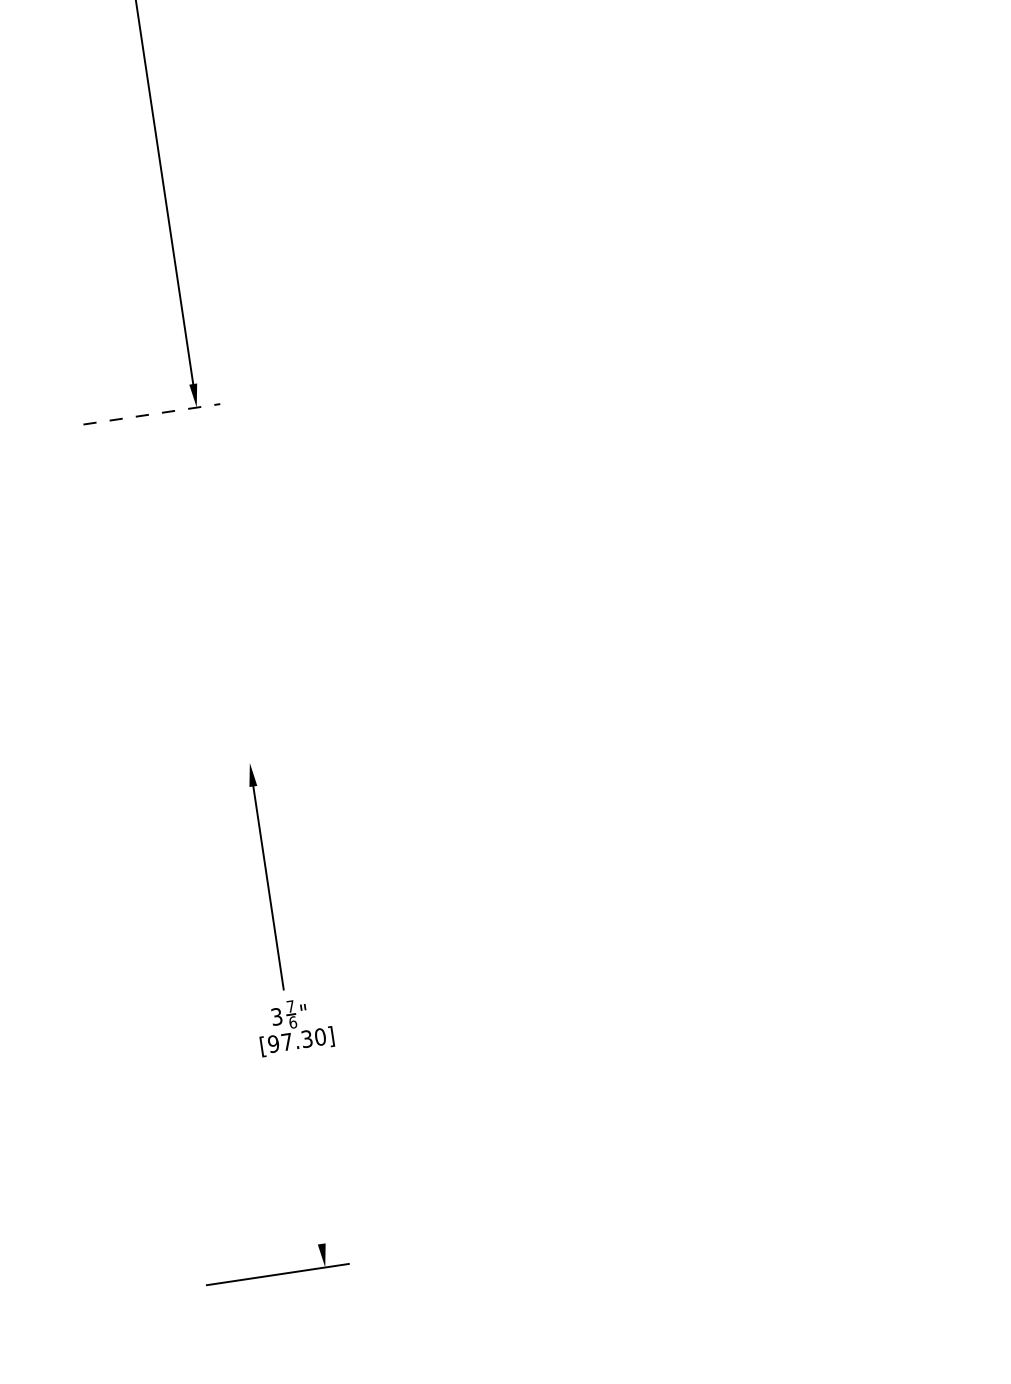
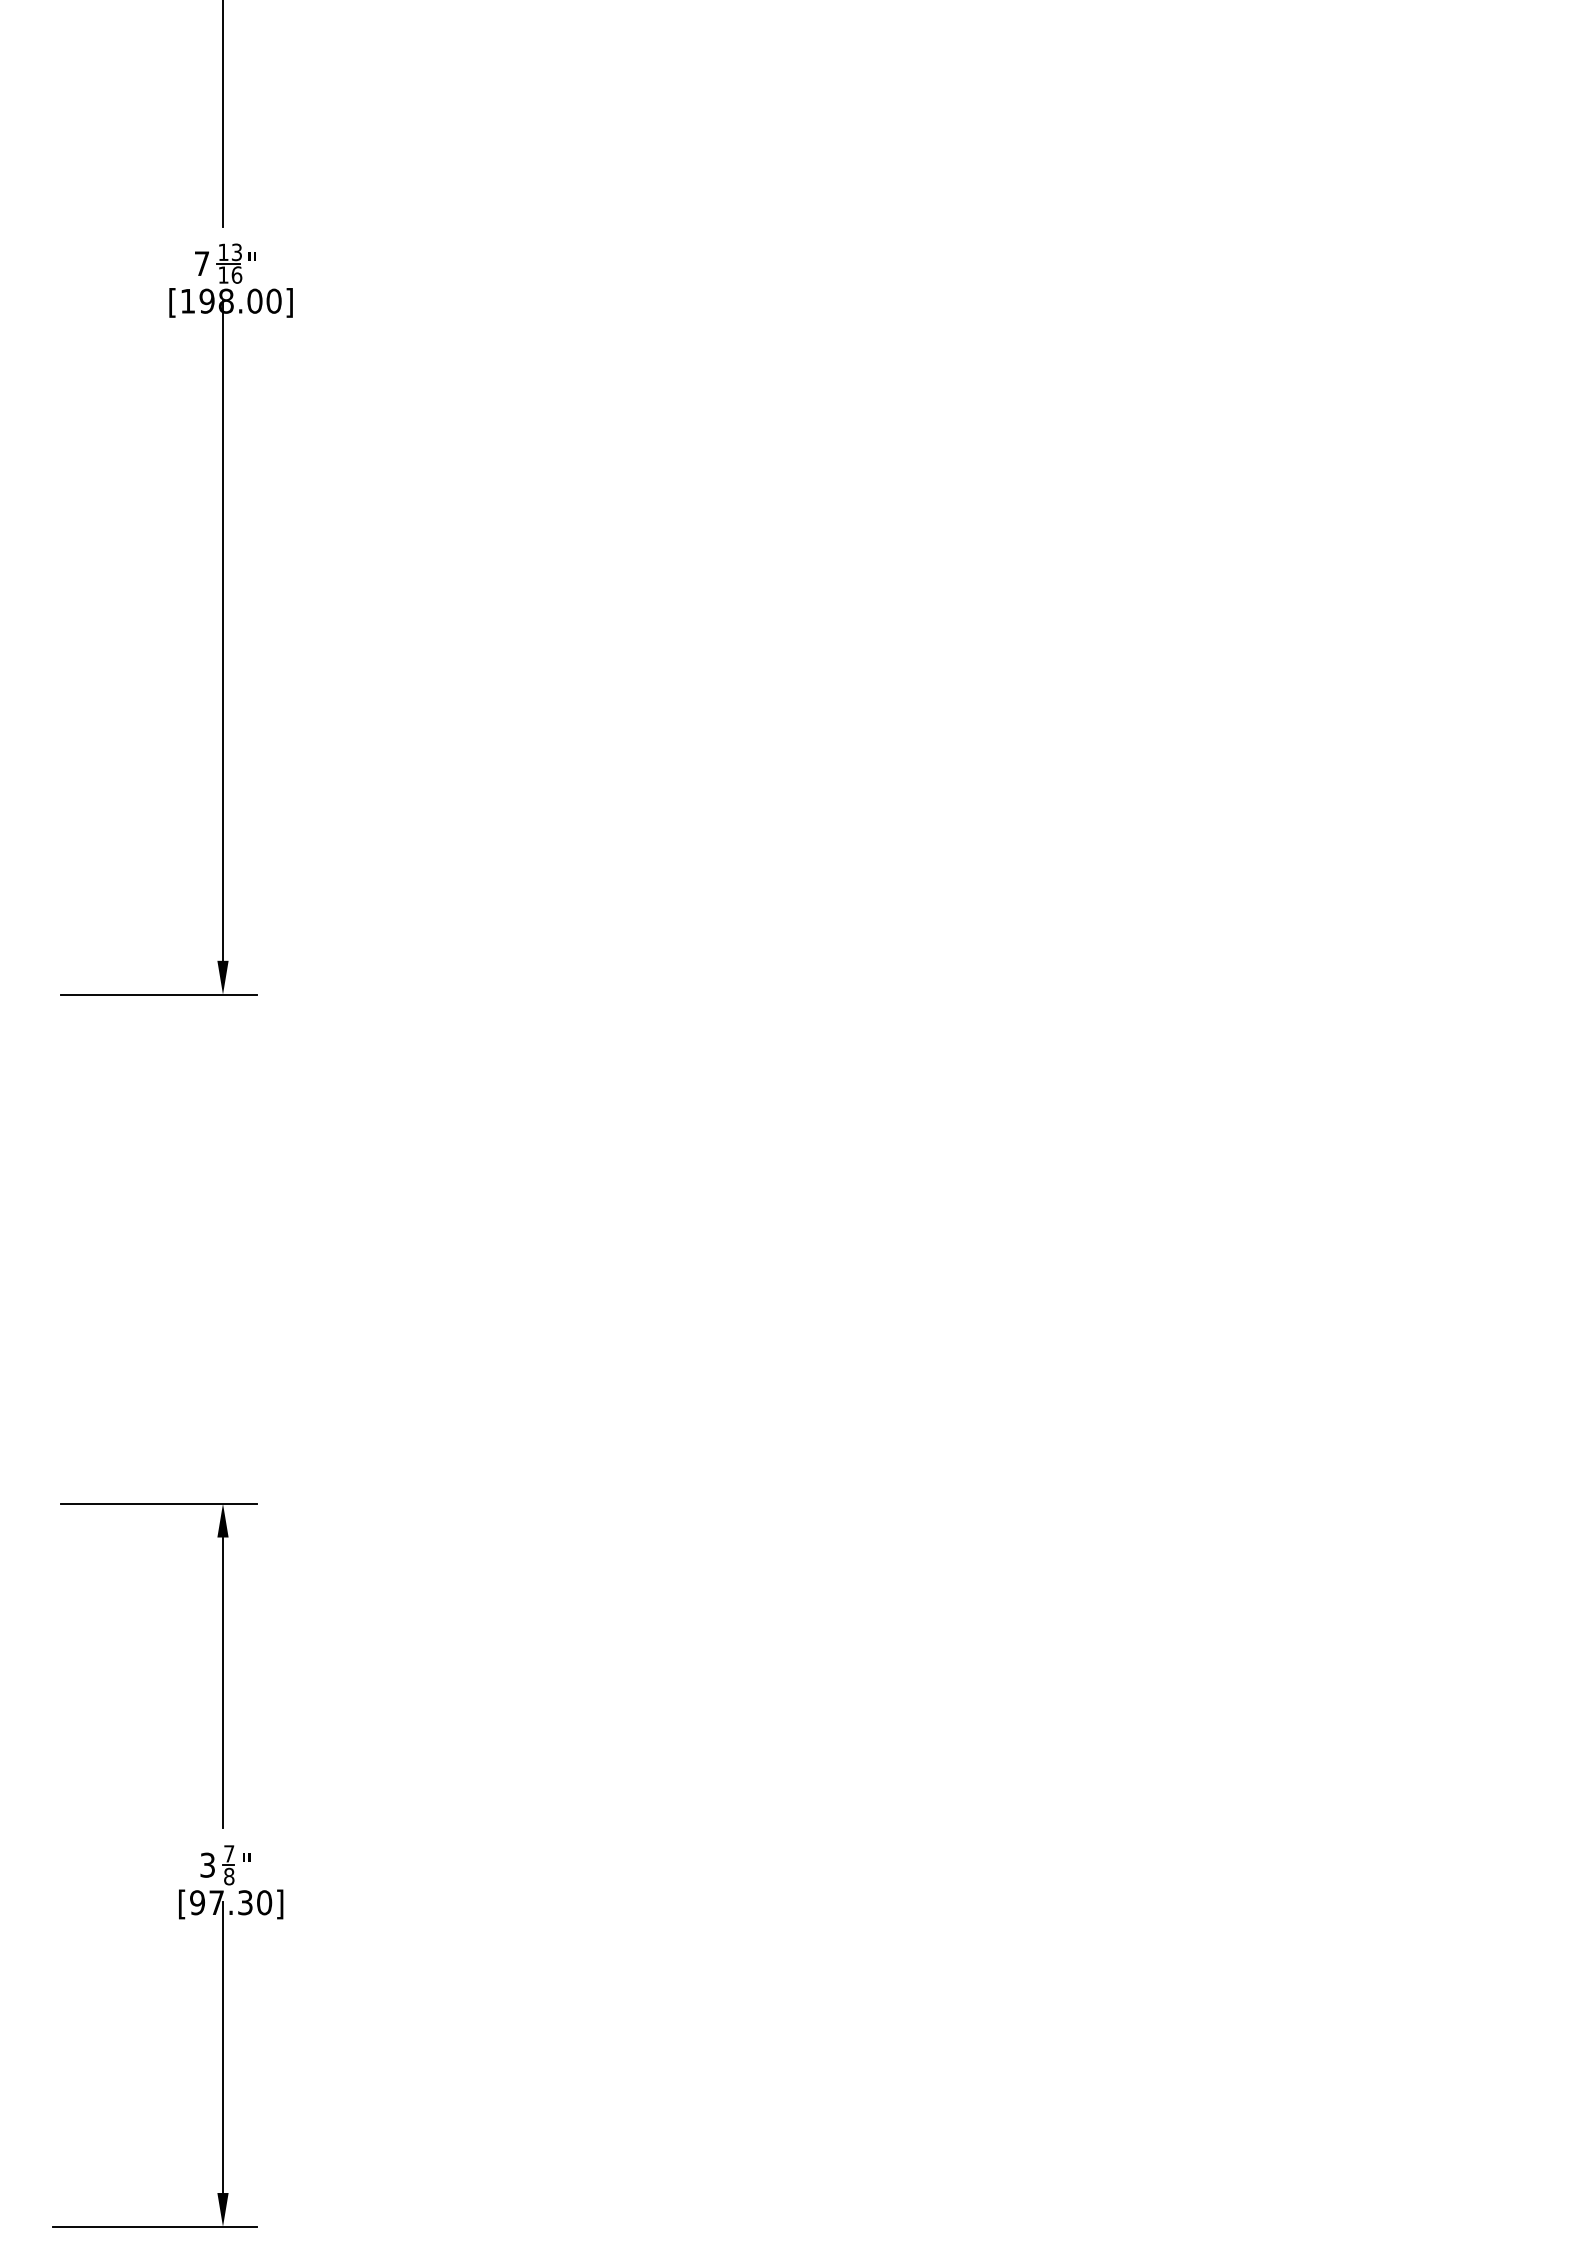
line: (152, 414) -> (159, 994), dashed -> solid
line: (204, 769) -> (158, 1503), added
text: (293, 1022) -> (229, 1876), 6 -> 8
line: (306, 1142) -> (223, 2047), added

